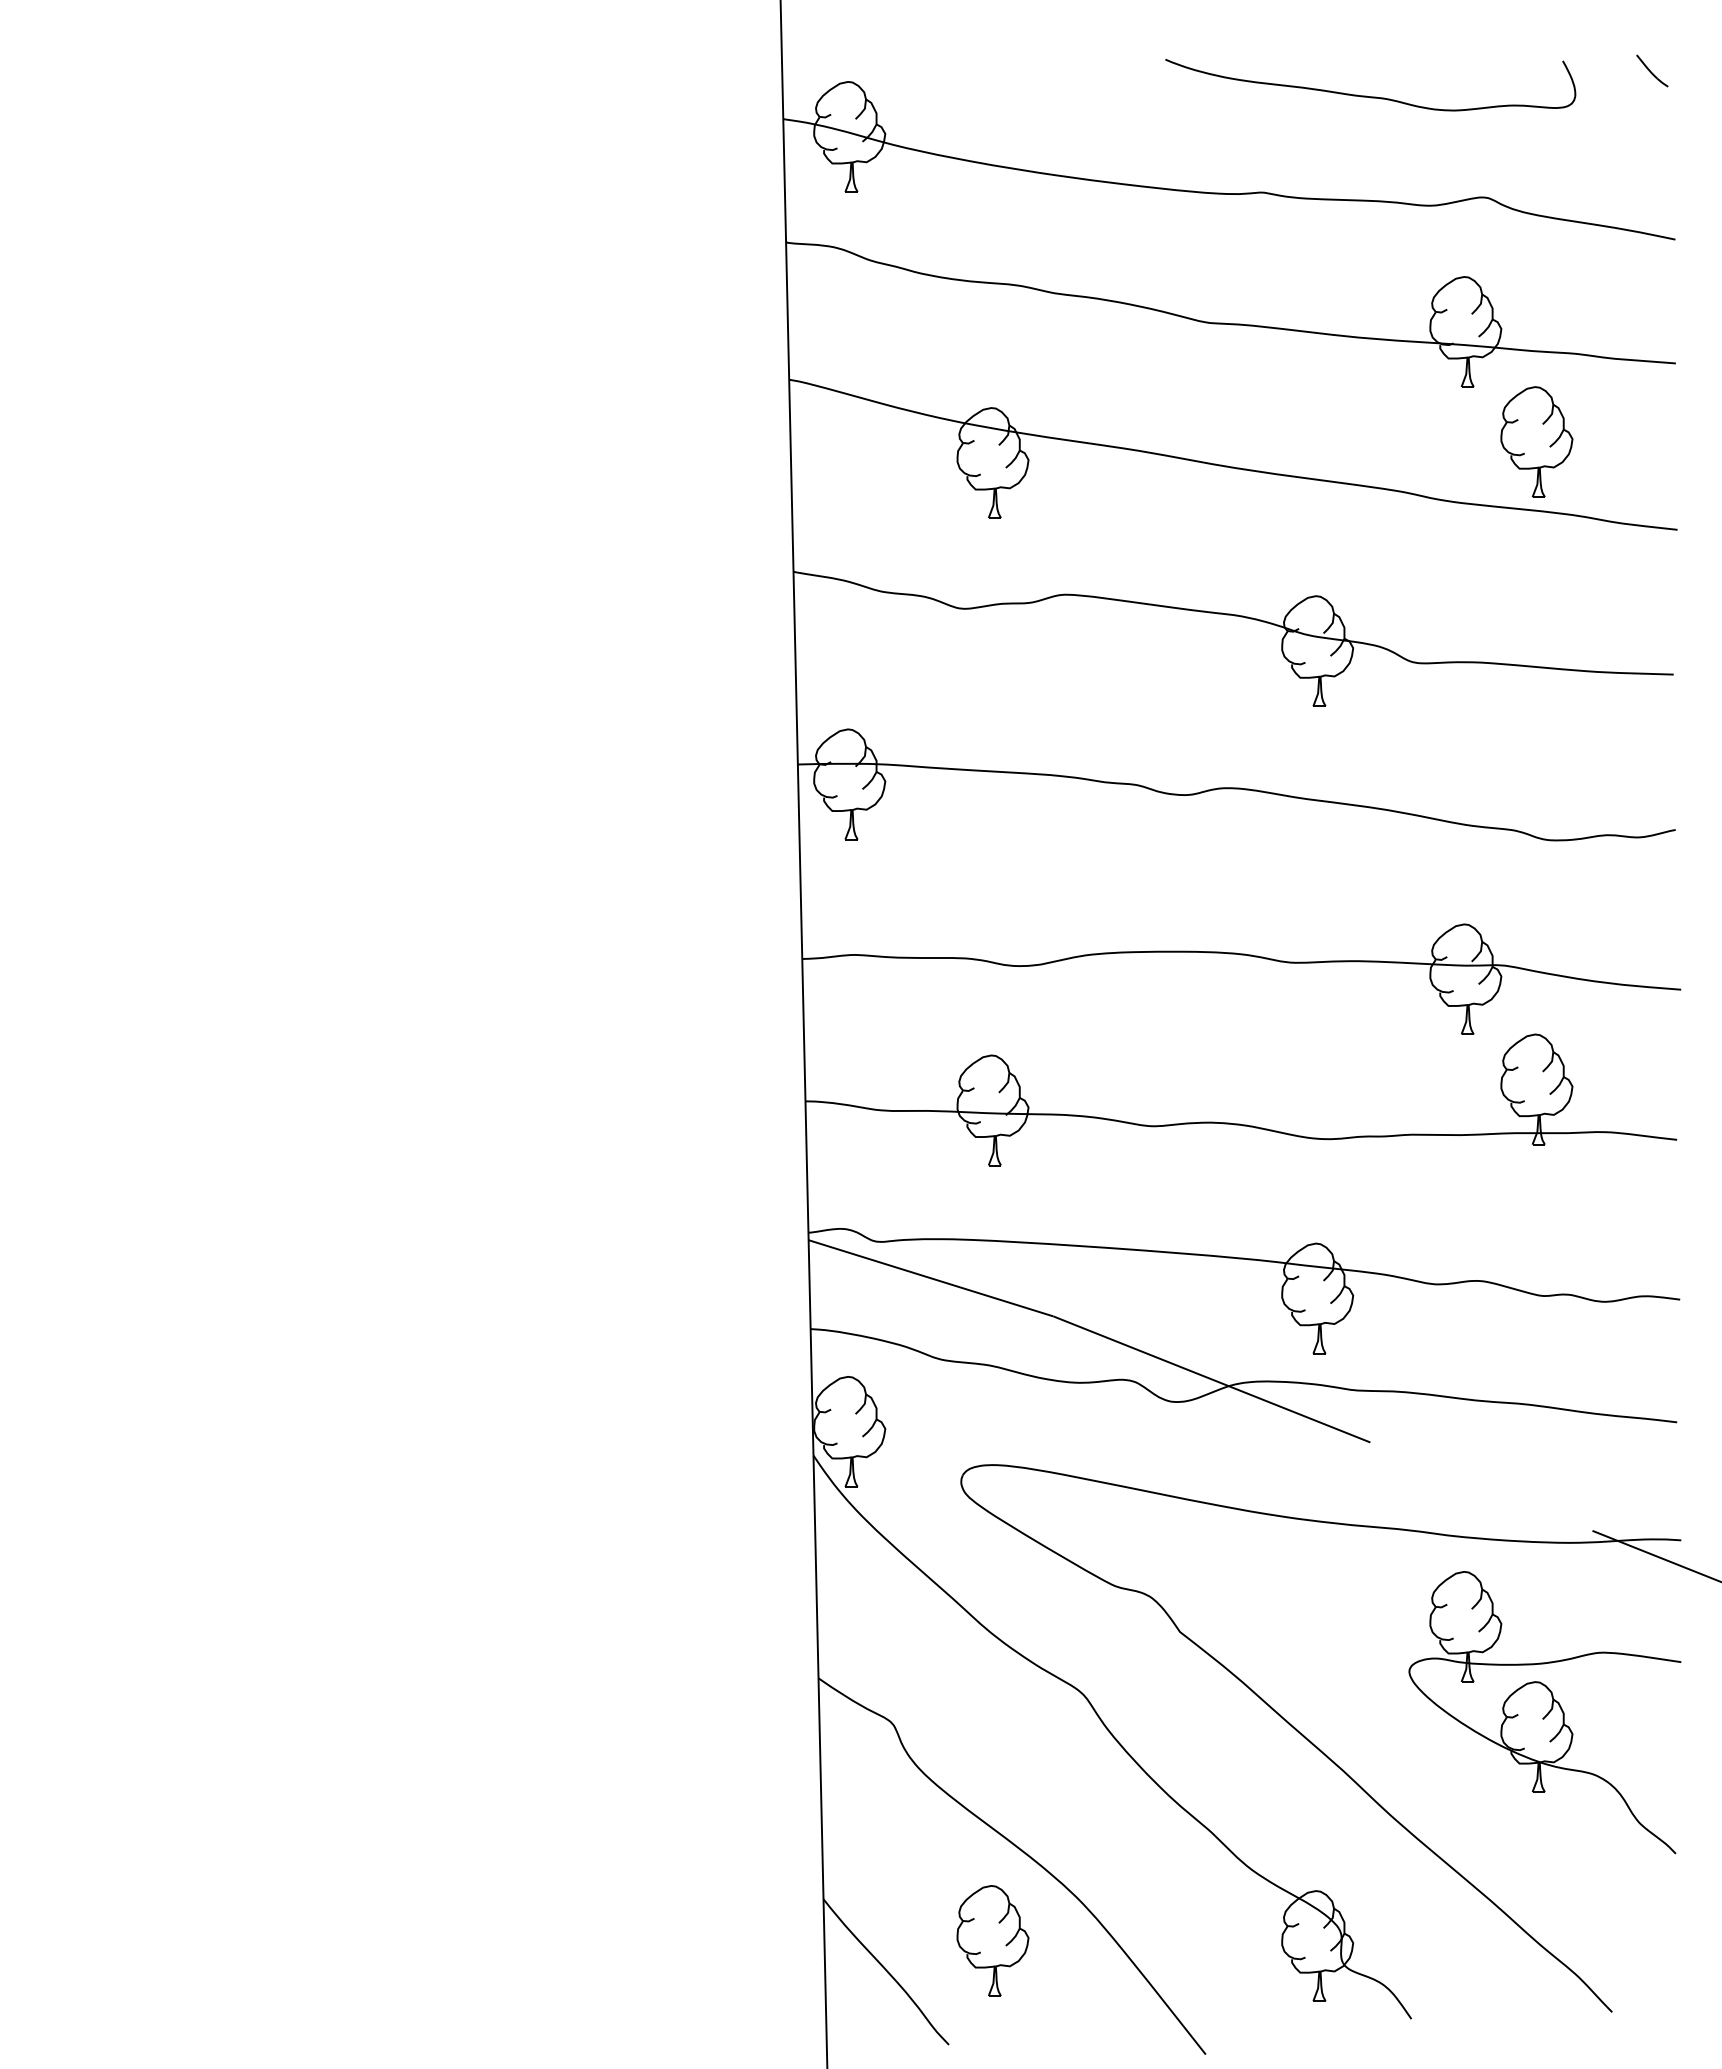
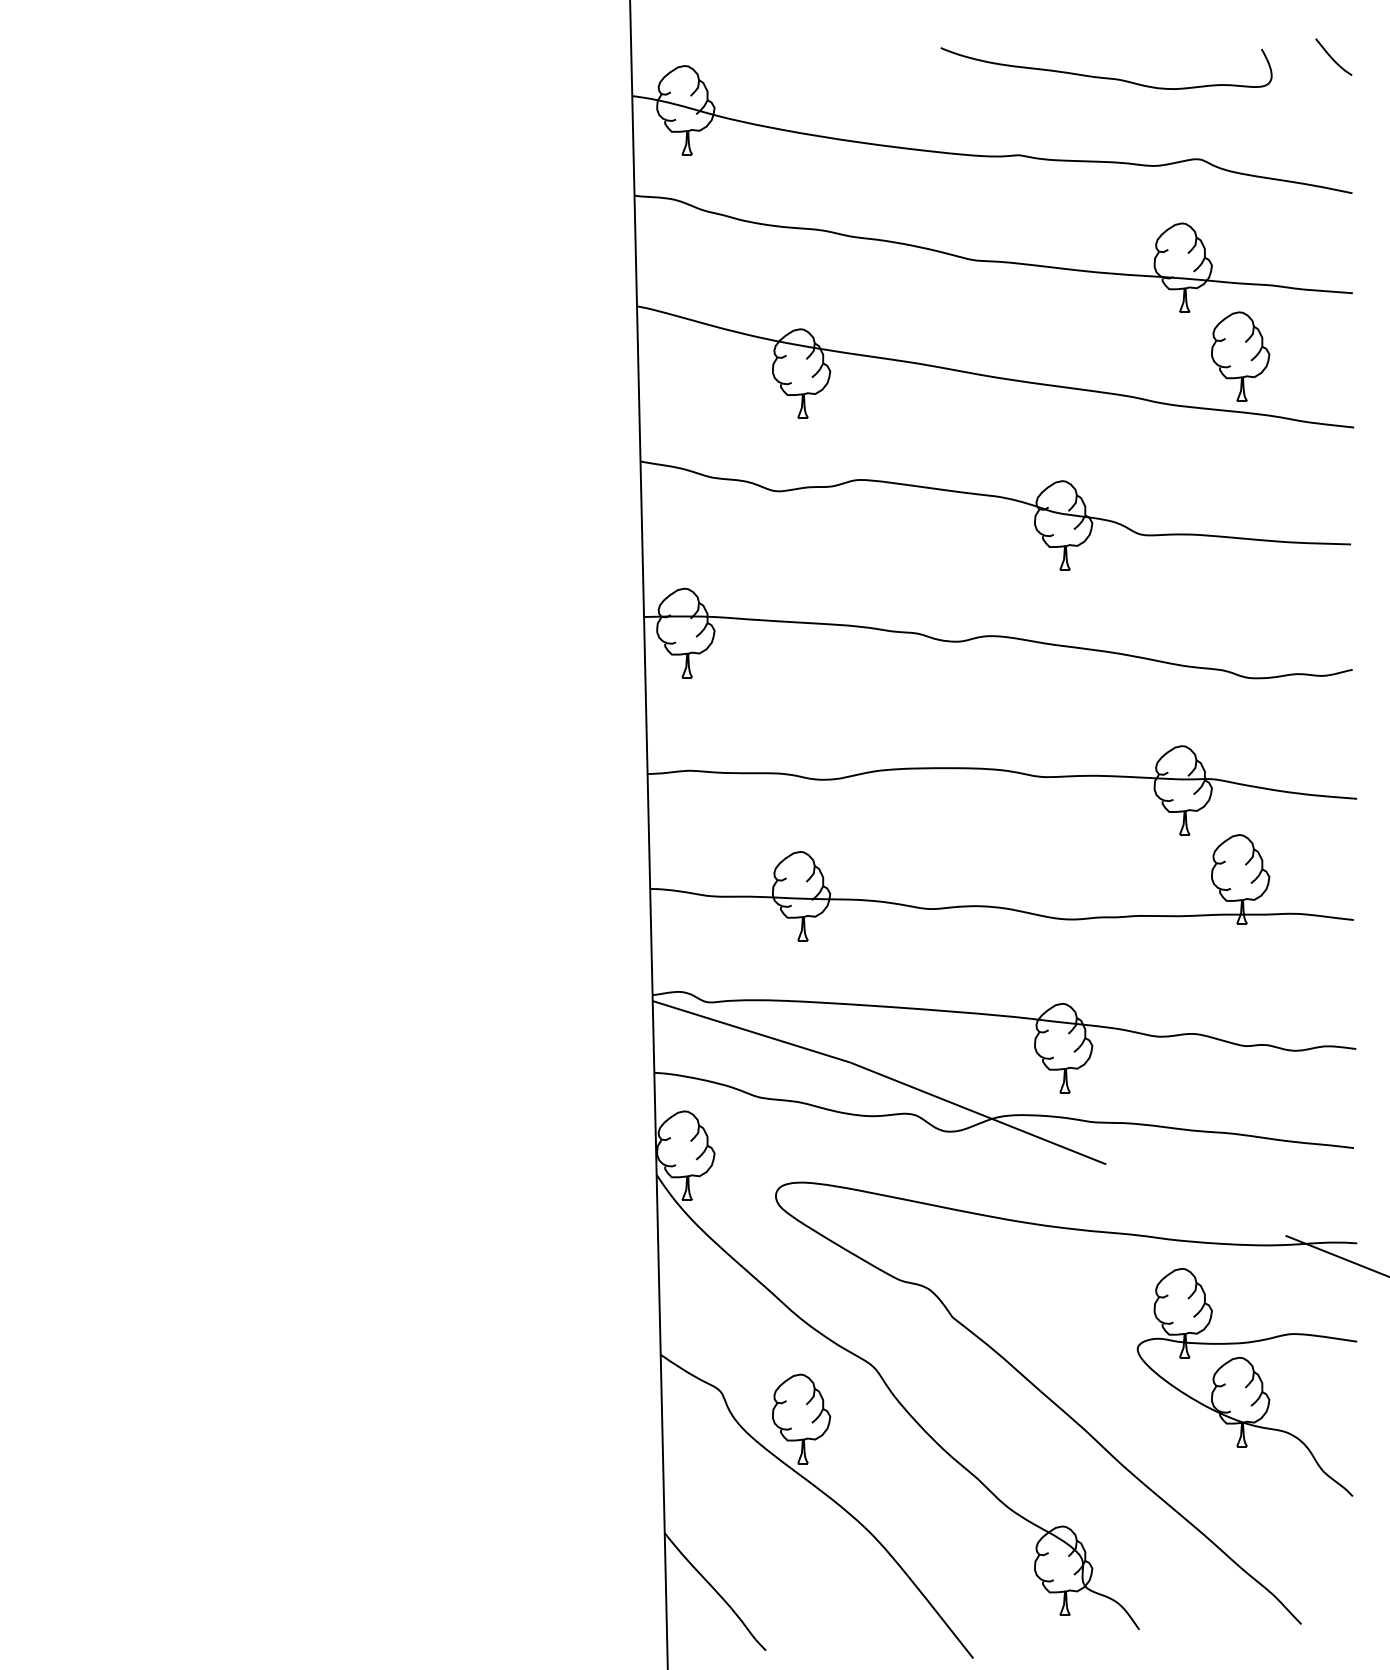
part: (1652, 70) -> (1333, 56), size x1.43
part: (992, 1940) -> (801, 1418), moved

